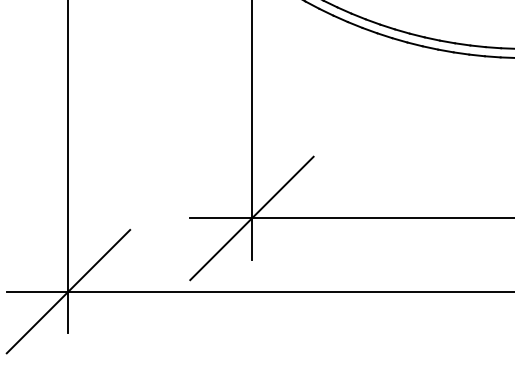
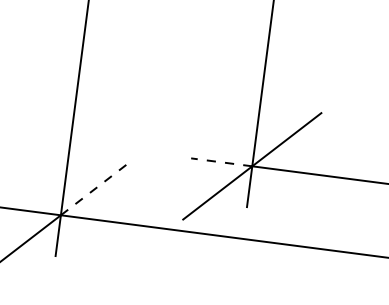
line: (221, 218) -> (222, 162), solid -> dashed
line: (99, 260) -> (95, 188), solid -> dashed

